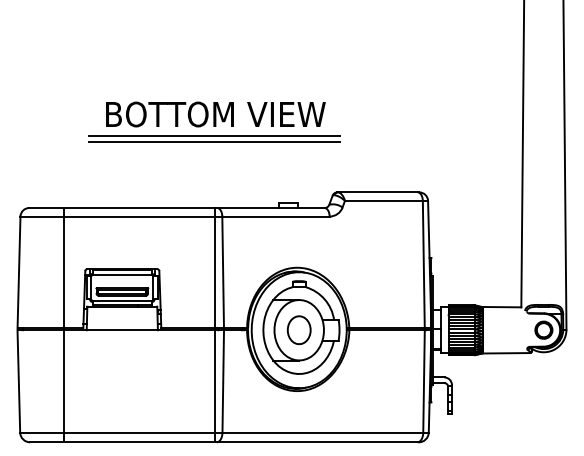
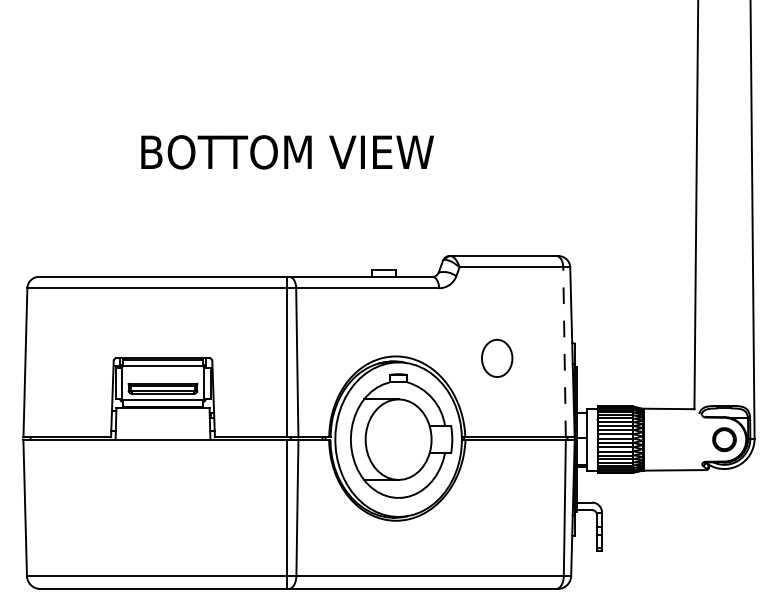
line: (214, 135) -> (285, 180), removed
line: (214, 141) -> (285, 188), removed
line: (423, 264) -> (564, 352), solid -> dashed
line: (64, 325) -> (85, 433), removed
part: (298, 330) -> (496, 358), moved

